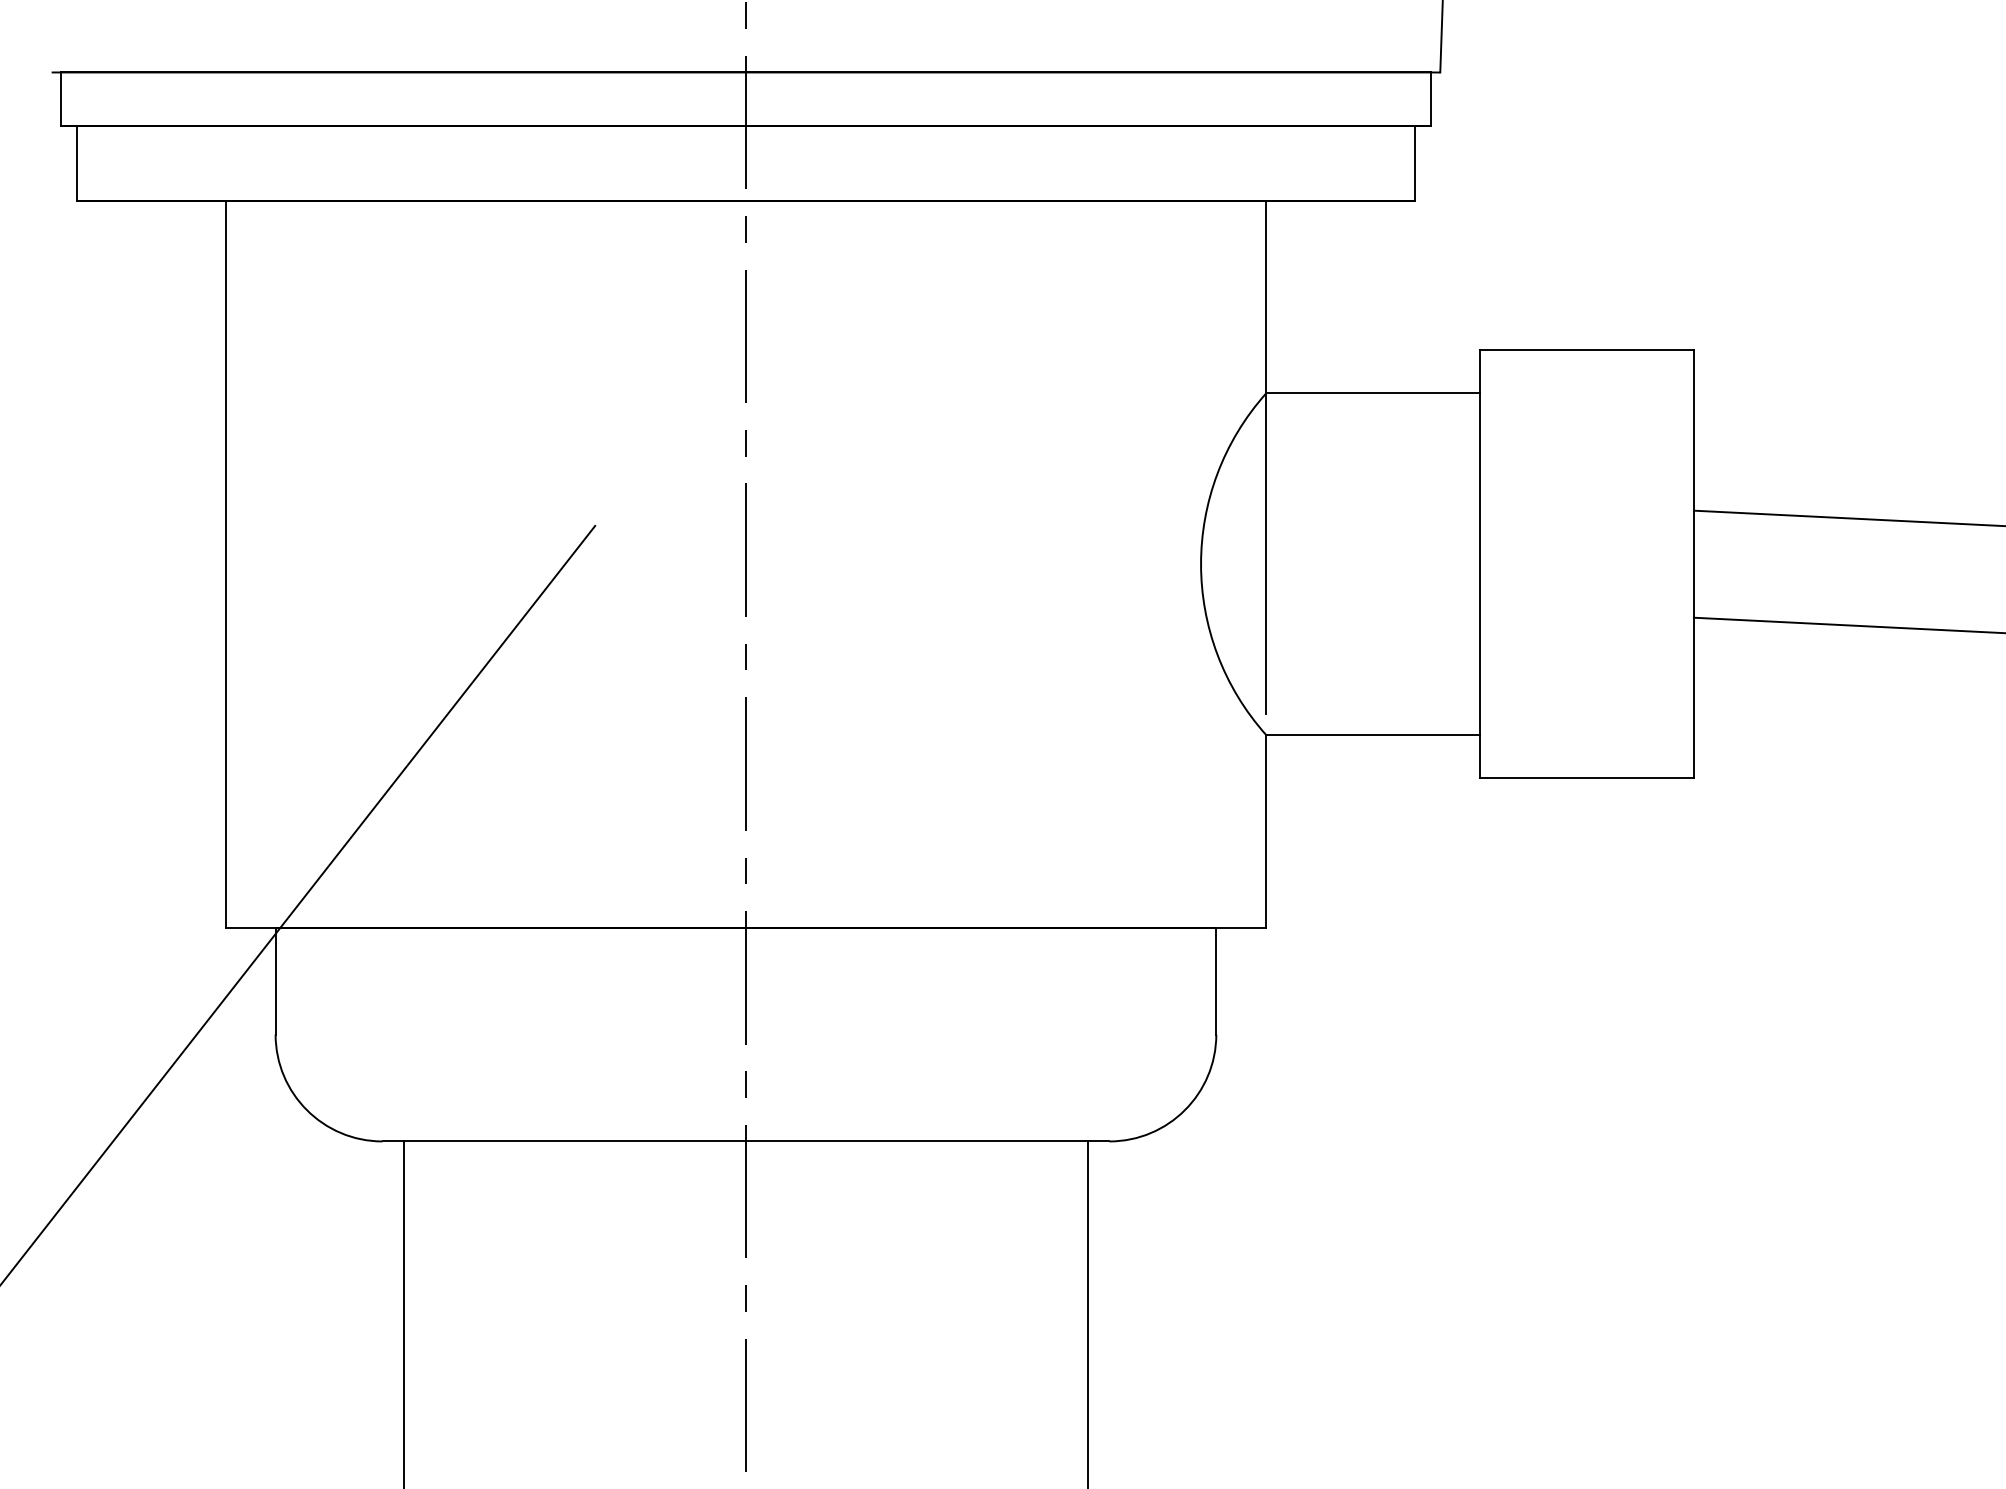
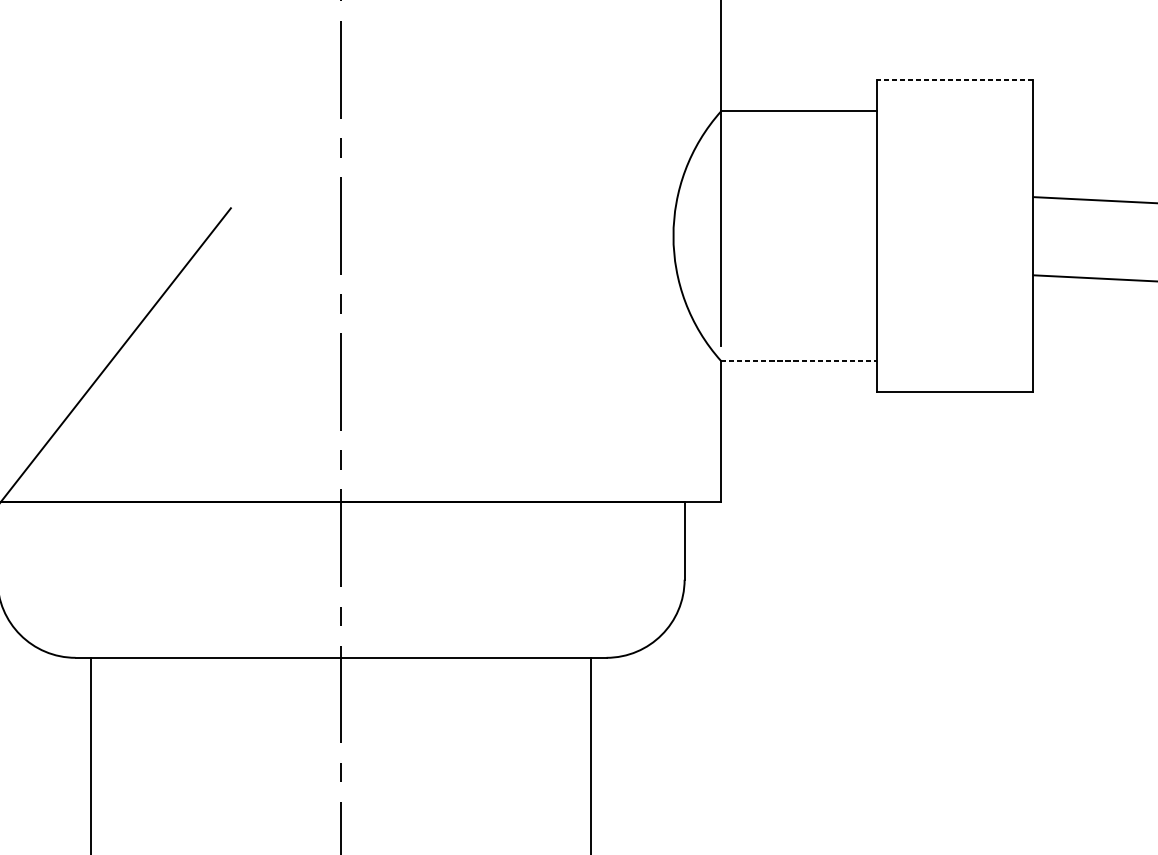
line: (1587, 350) -> (955, 80), solid -> dashed
line: (1373, 735) -> (799, 361), solid -> dashed

